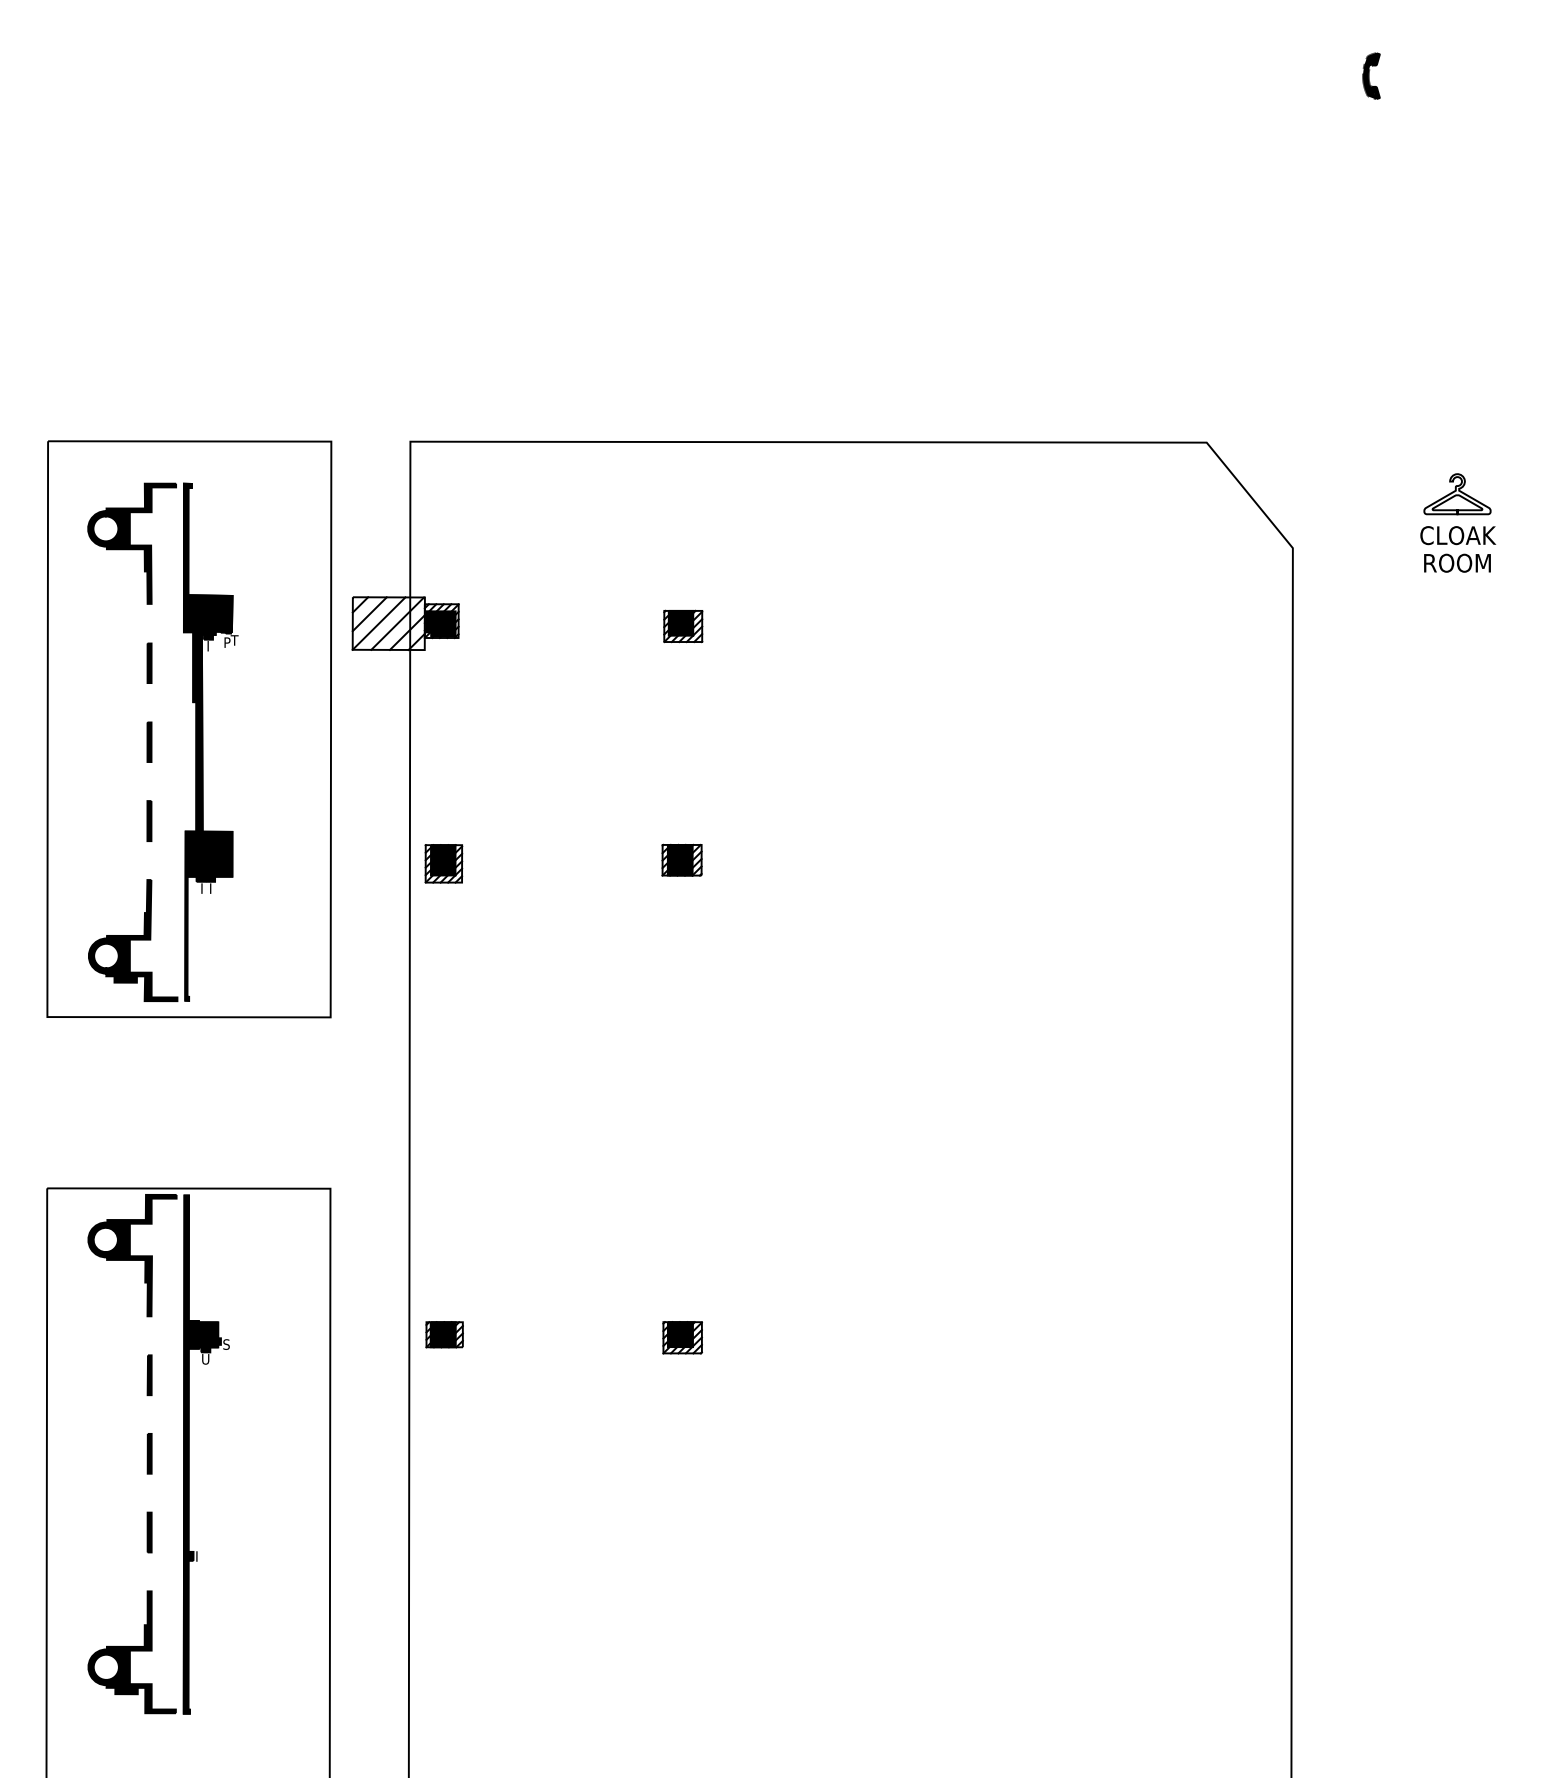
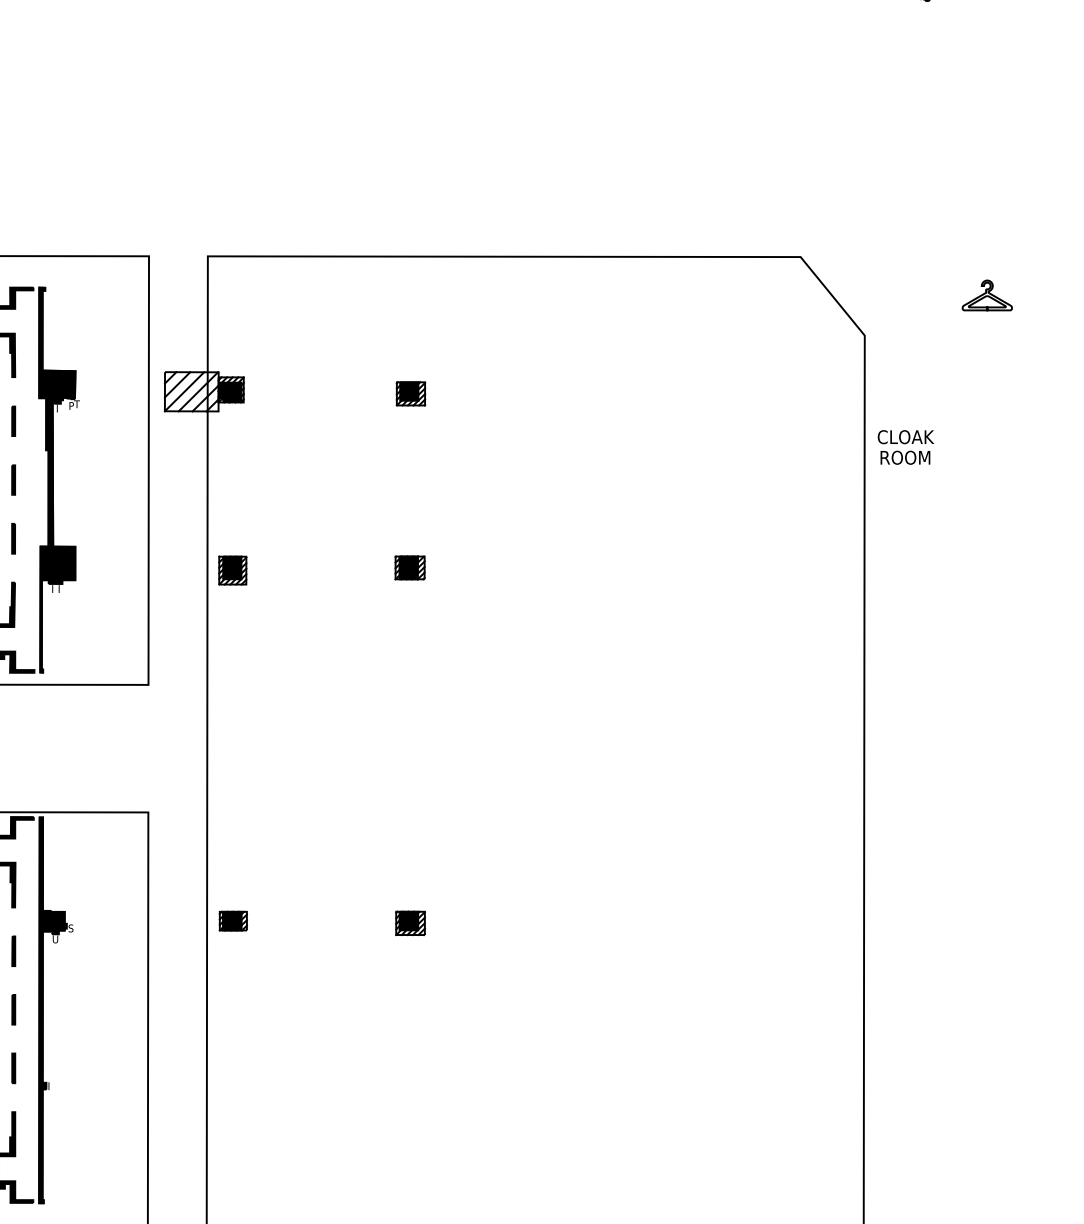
text: (1458, 549) -> (906, 447), moved

